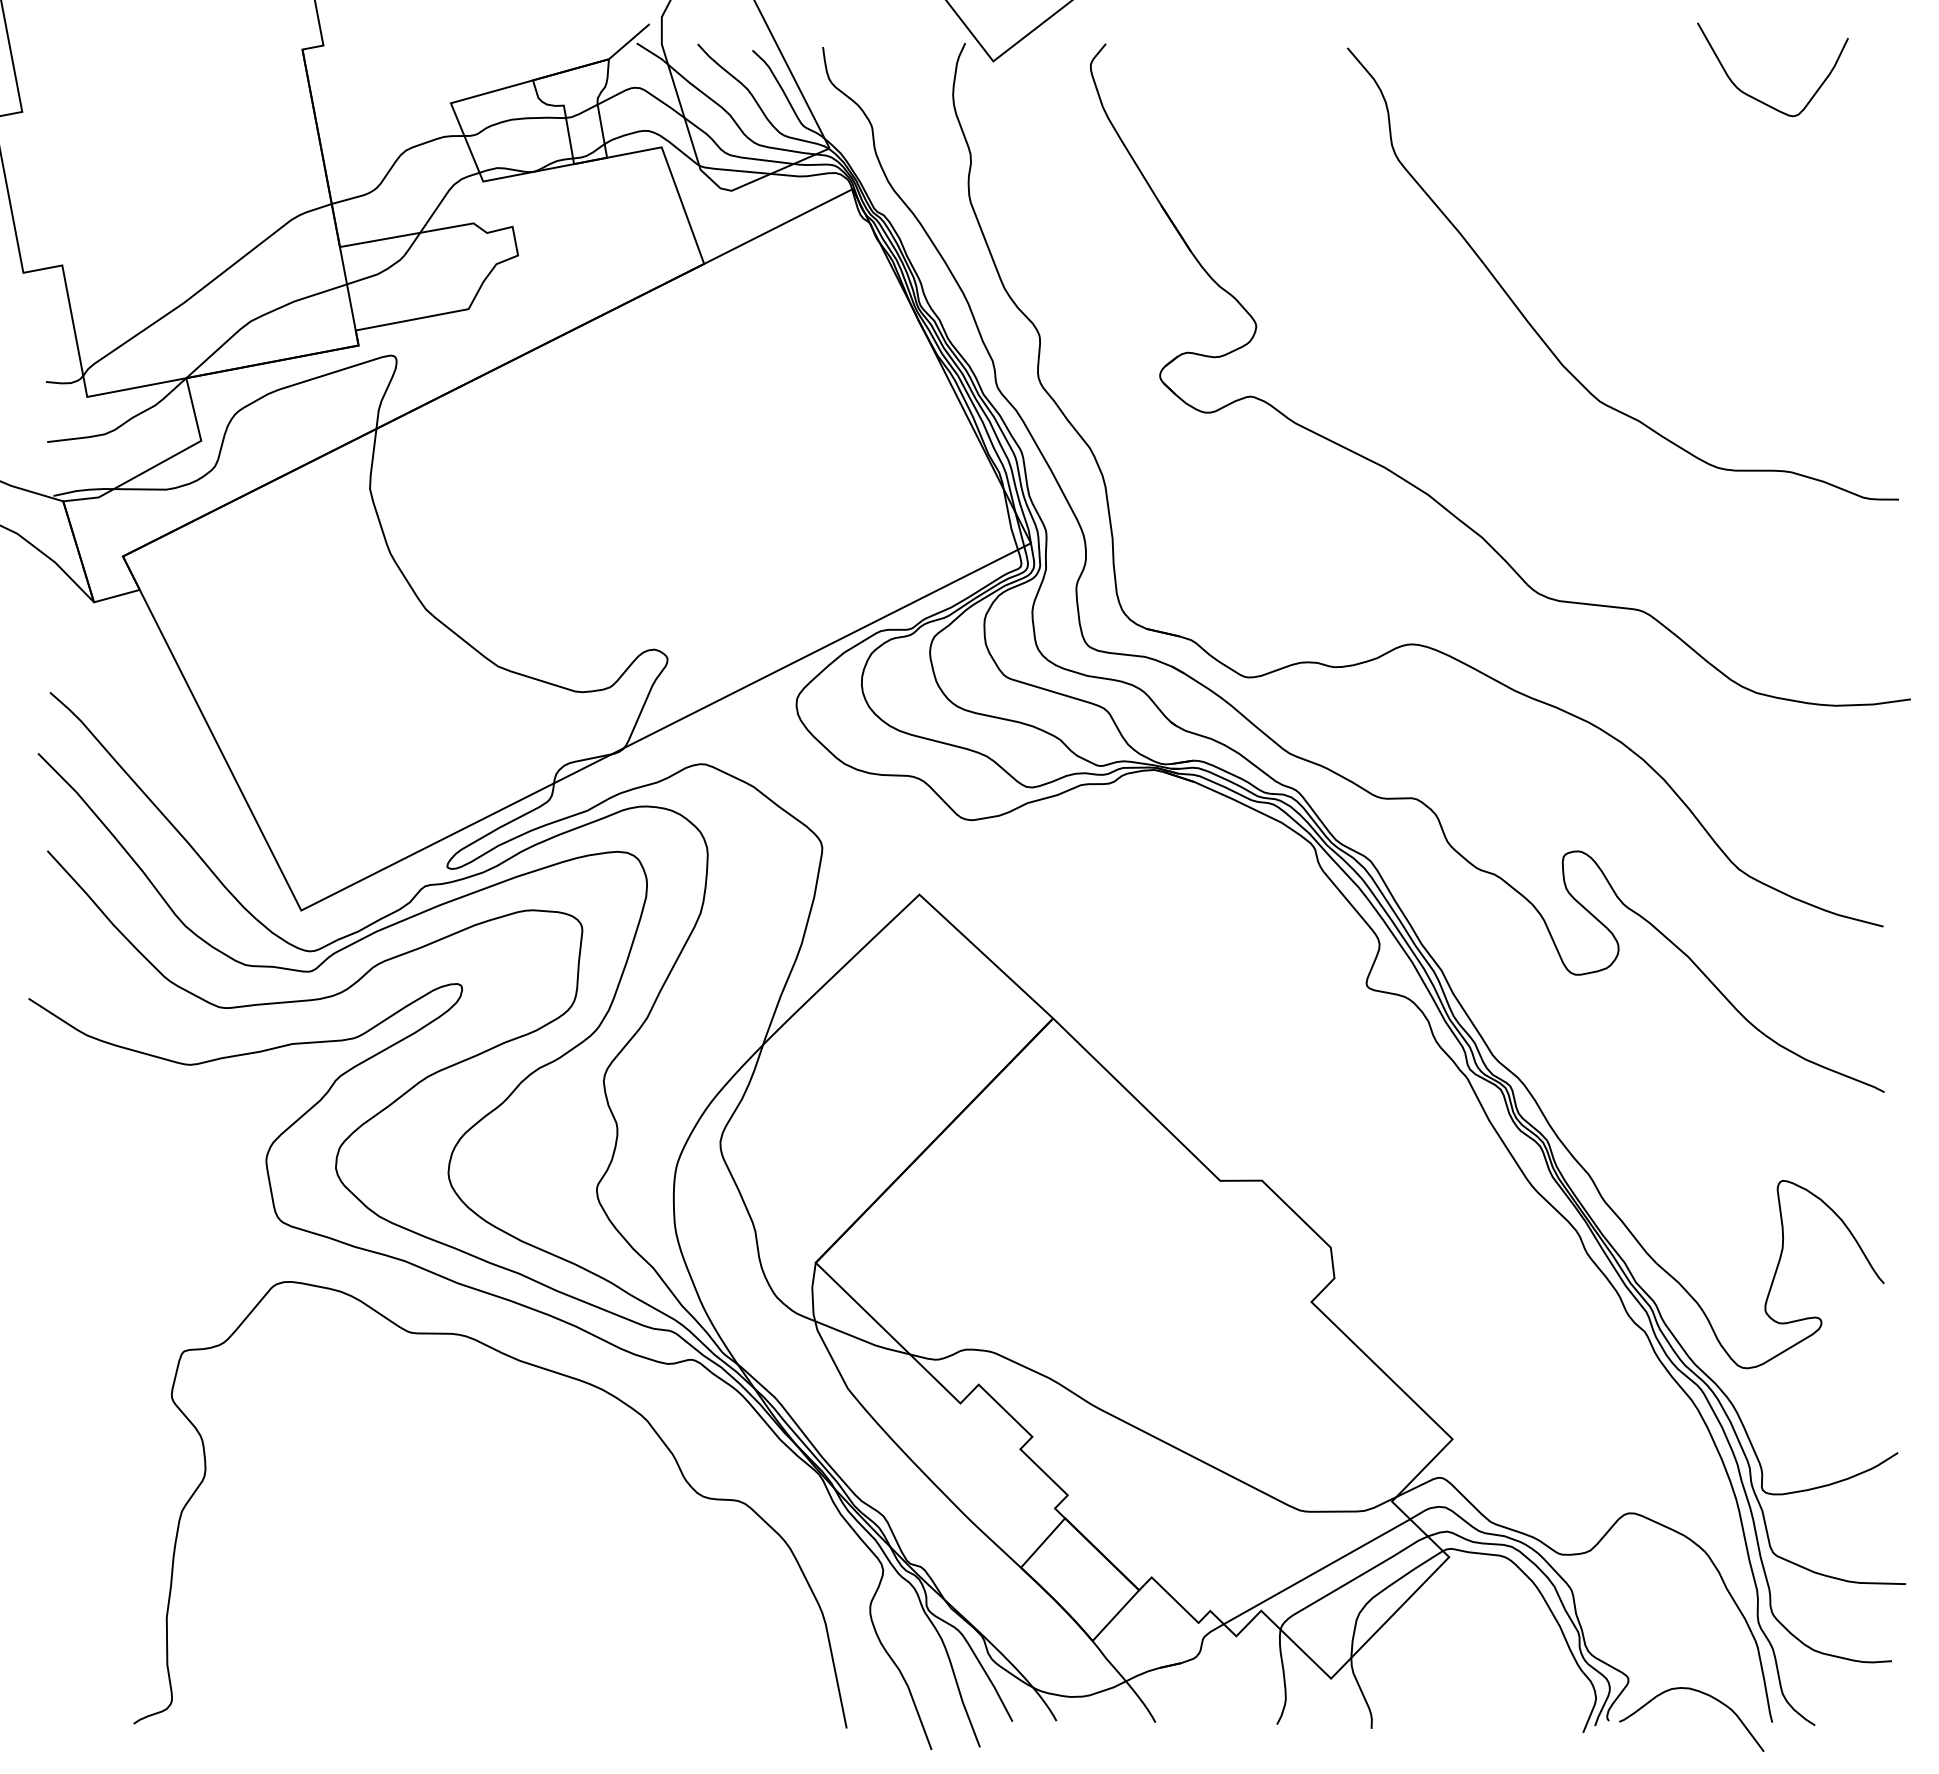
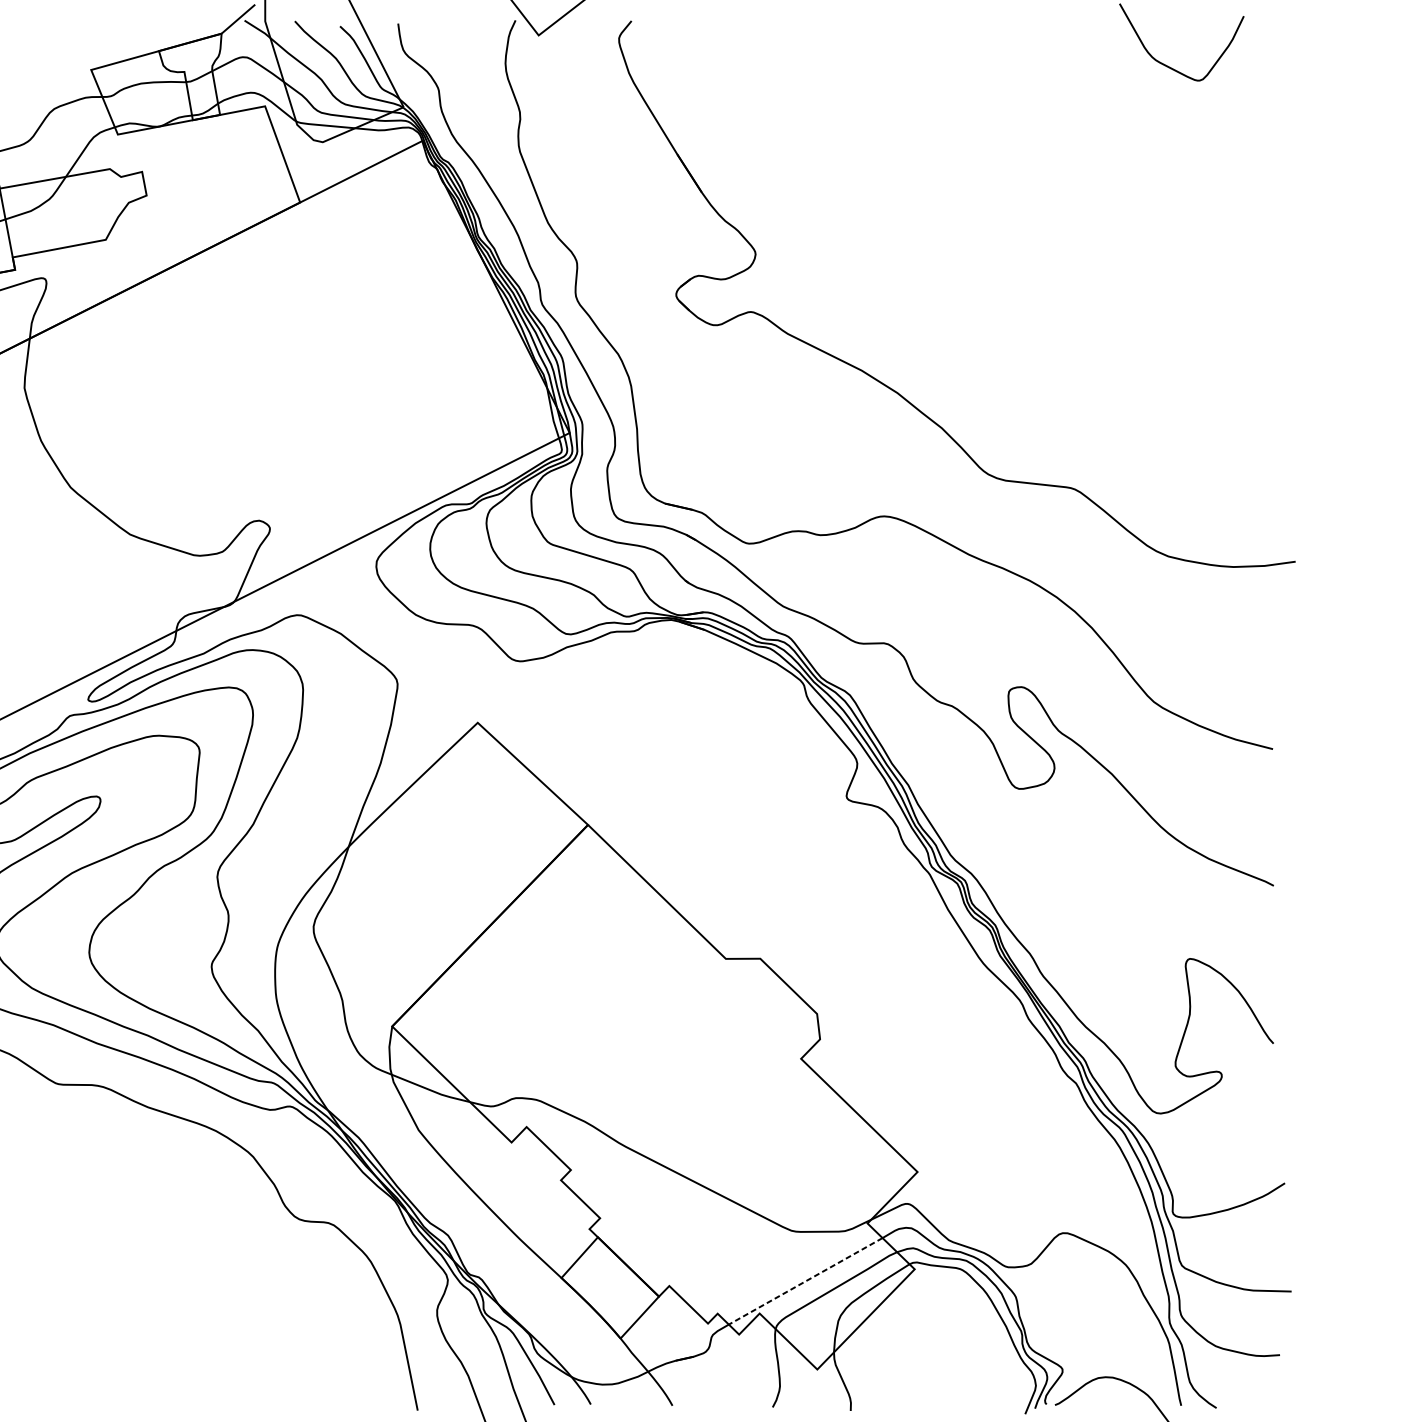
curve: (1540, 335) -> (990, 261), removed
line: (1317, 1571) -> (806, 1281), solid -> dashed

